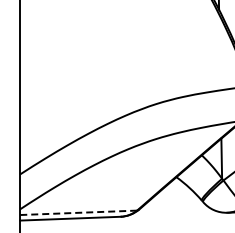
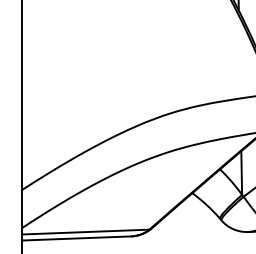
line: (79, 212) -> (86, 231), dashed -> solid

